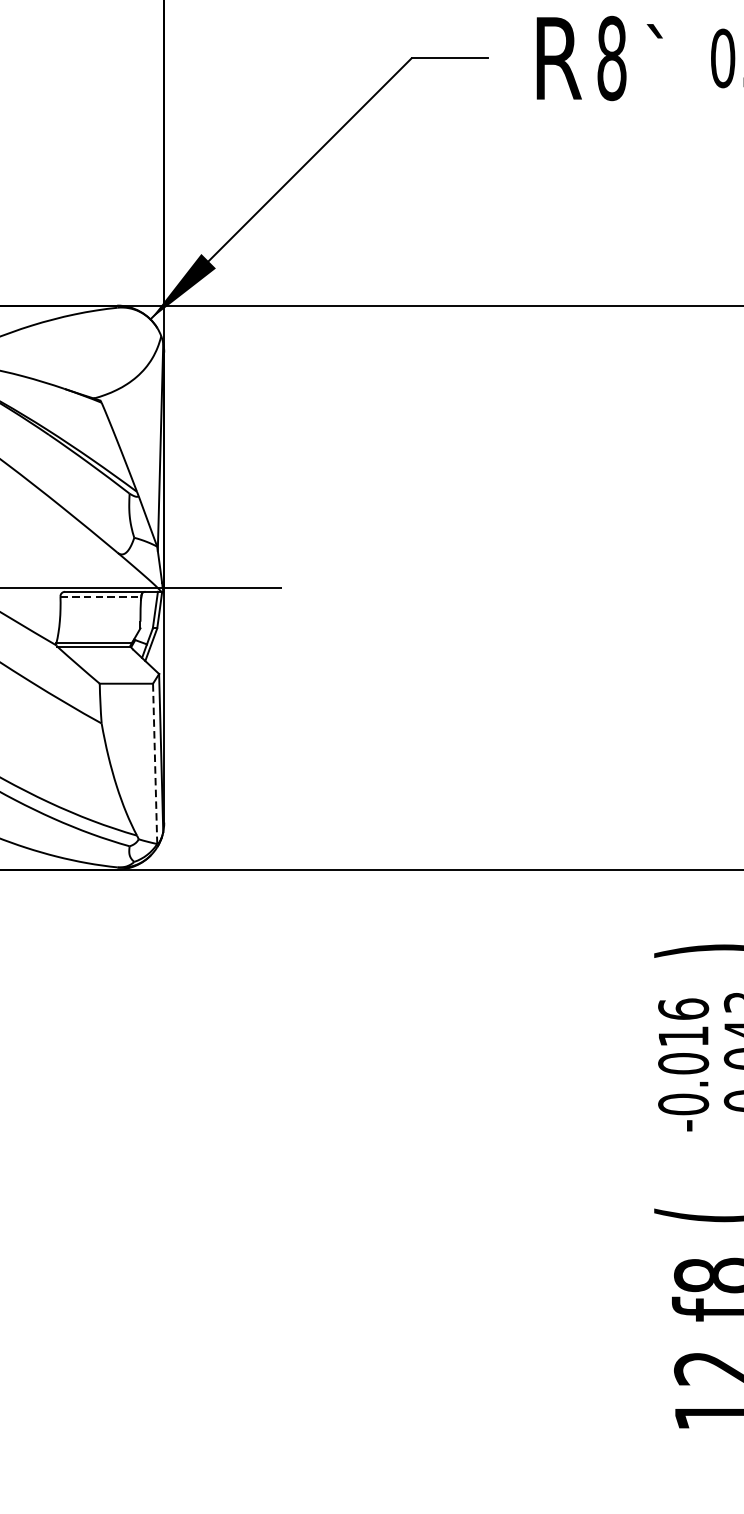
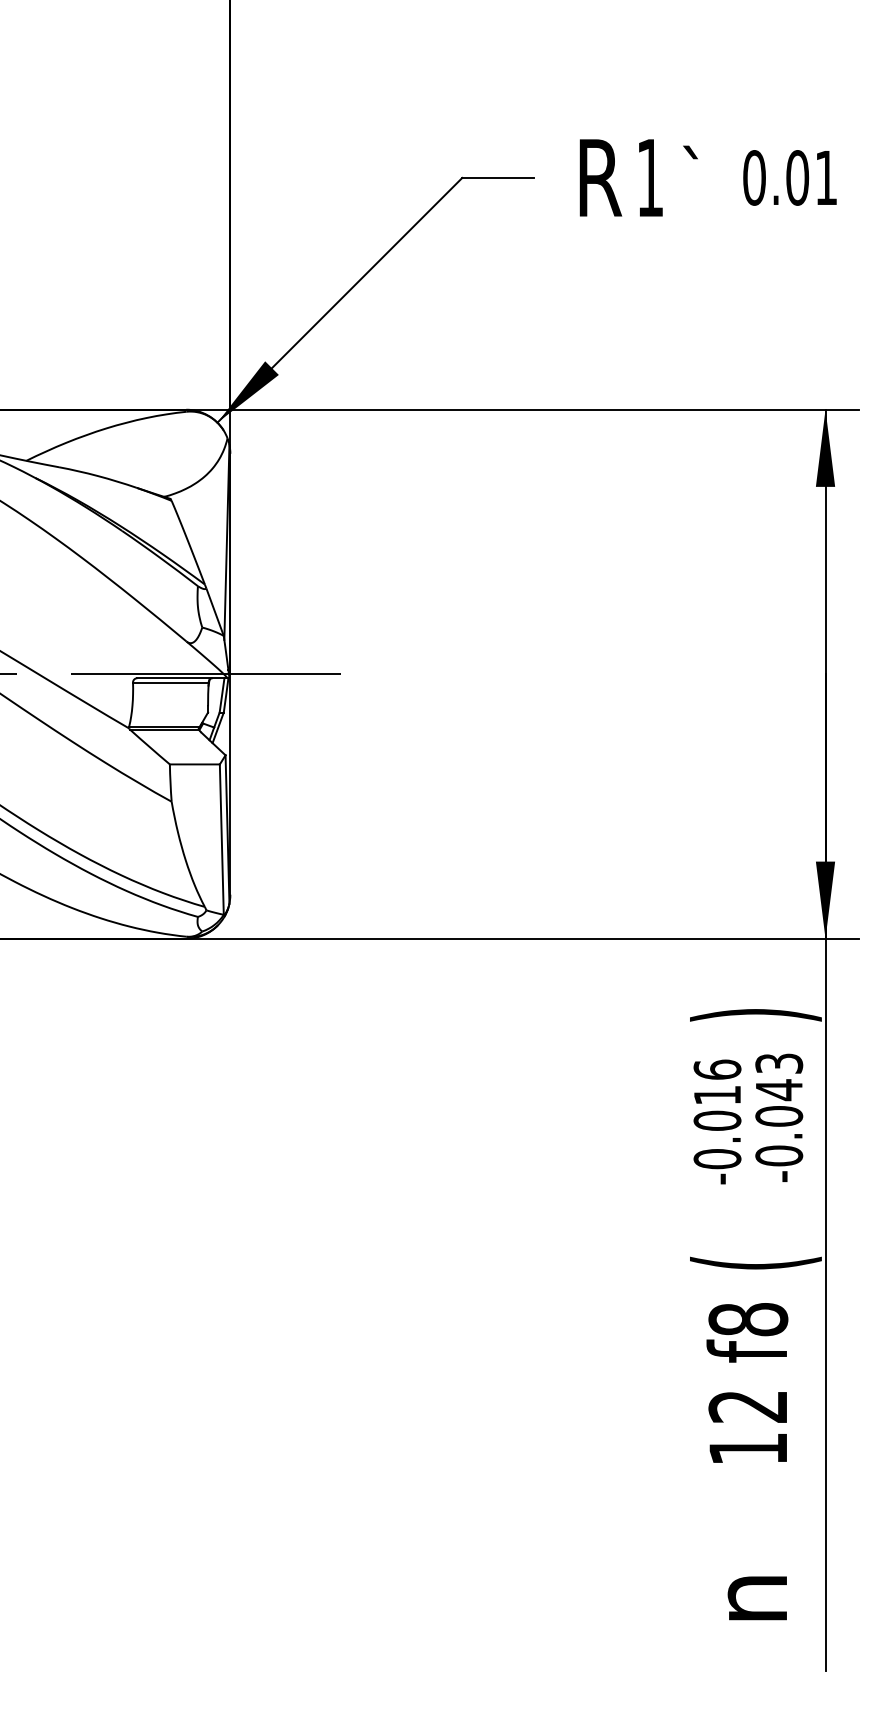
text: (611, 57) -> (649, 177), 8 -> 1
line: (100, 596) -> (170, 682), dashed -> solid
line: (154, 763) -> (221, 839), dashed -> solid

